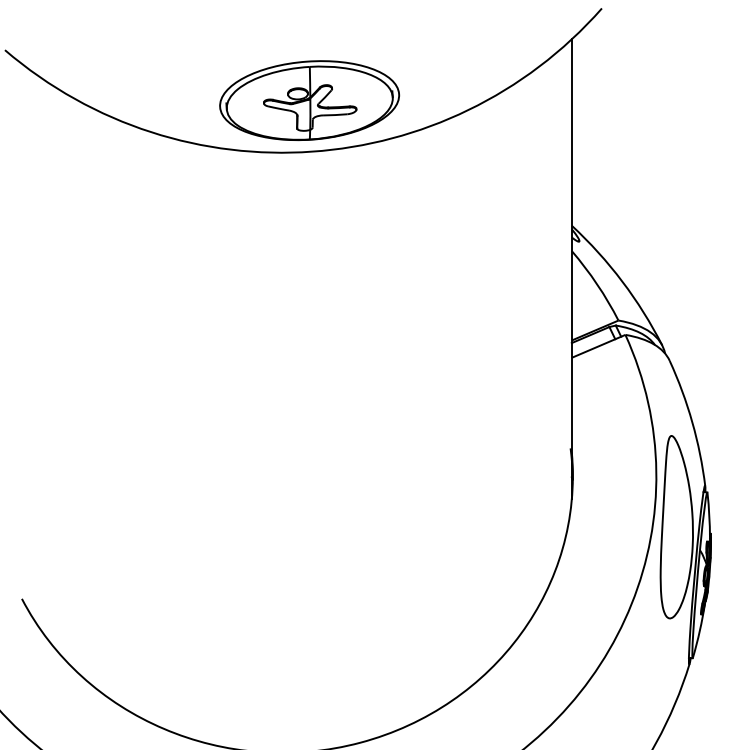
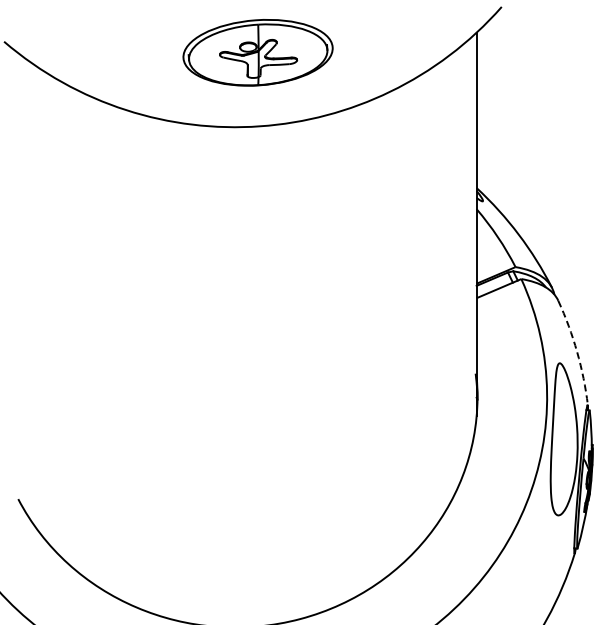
part: (308, 100) -> (257, 52), moved
arc: (692, 421) -> (577, 351), solid -> dashed

